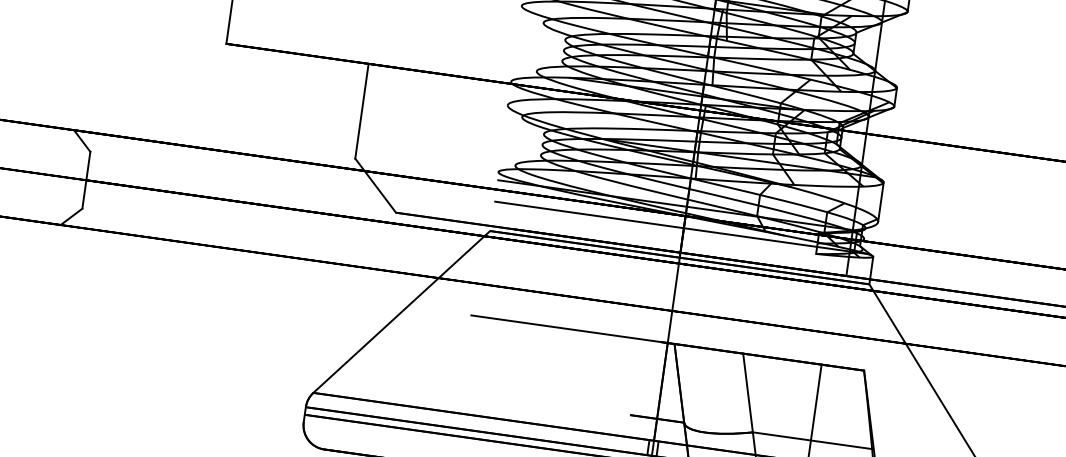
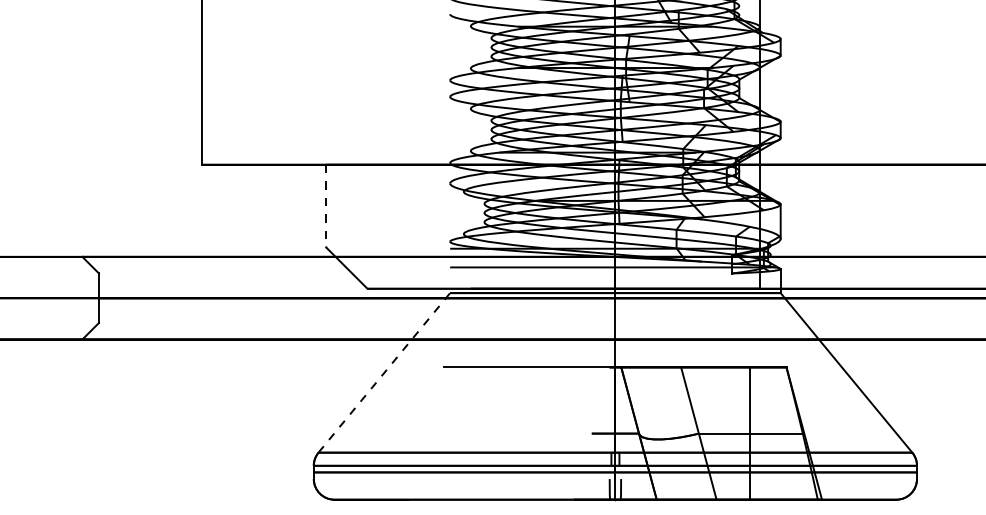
line: (362, 111) -> (326, 206), solid -> dashed
line: (402, 311) -> (384, 372), solid -> dashed

